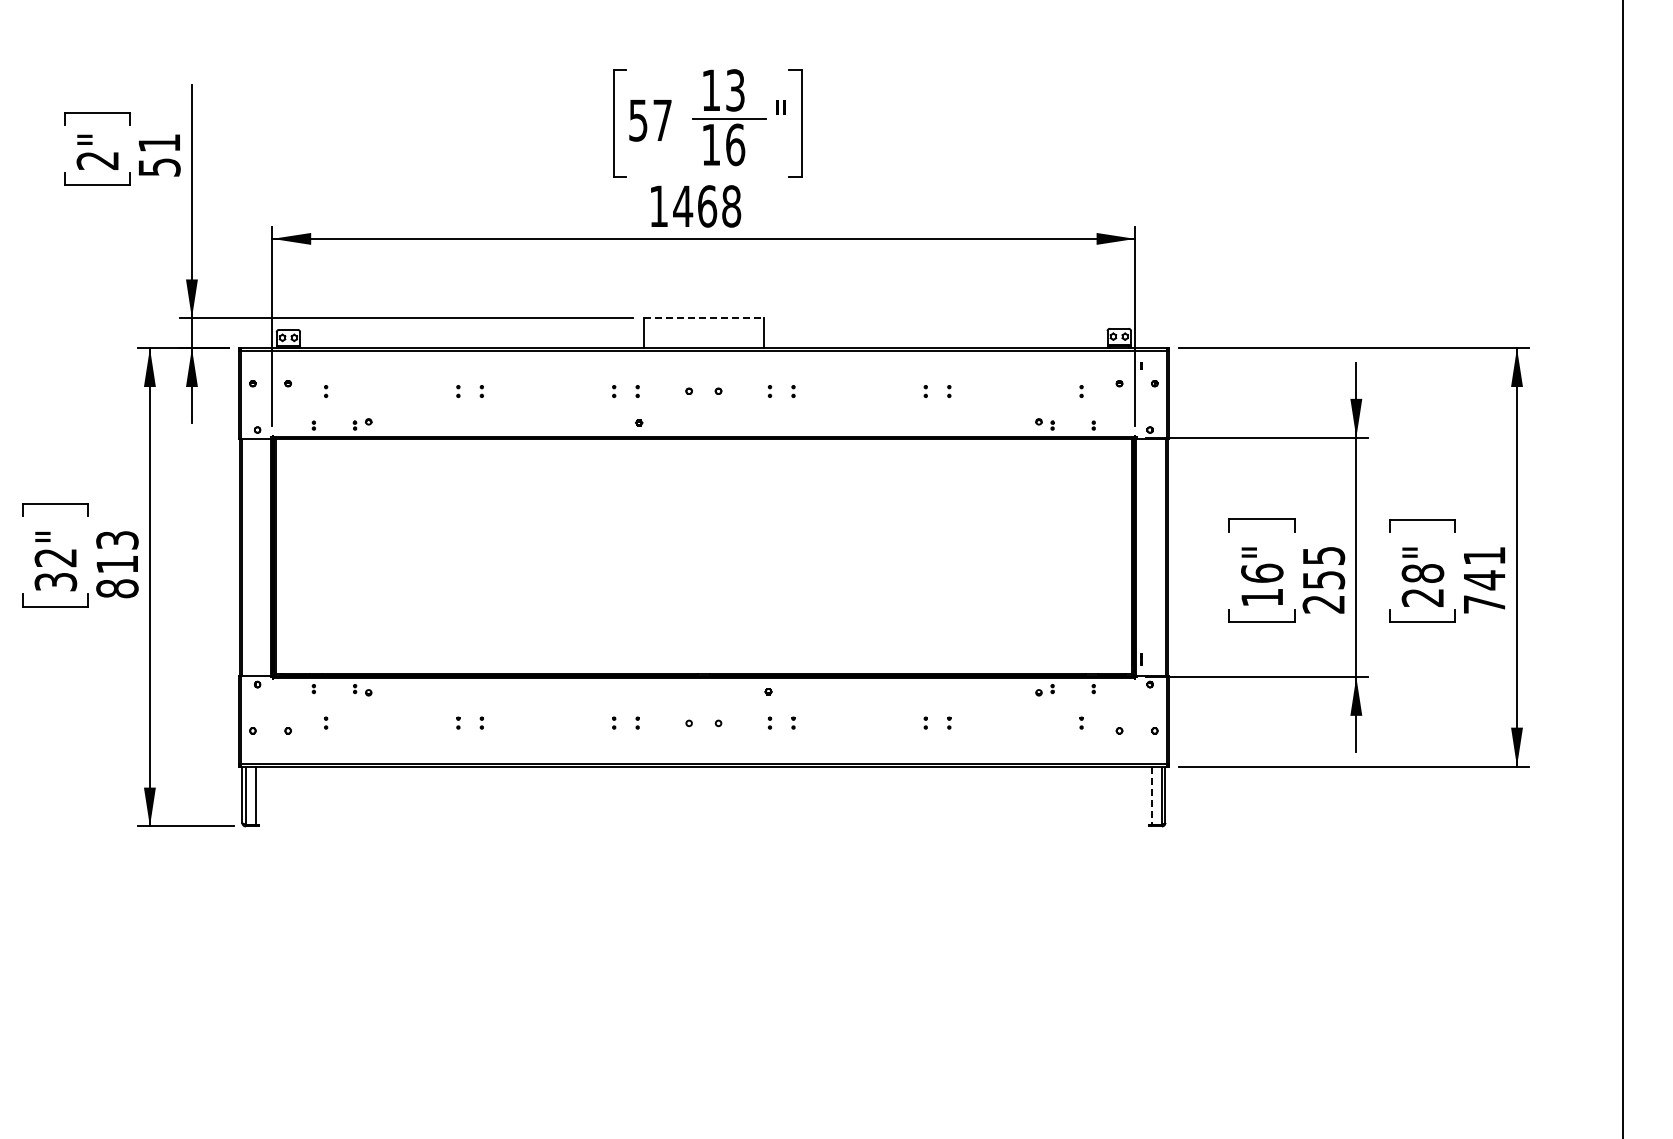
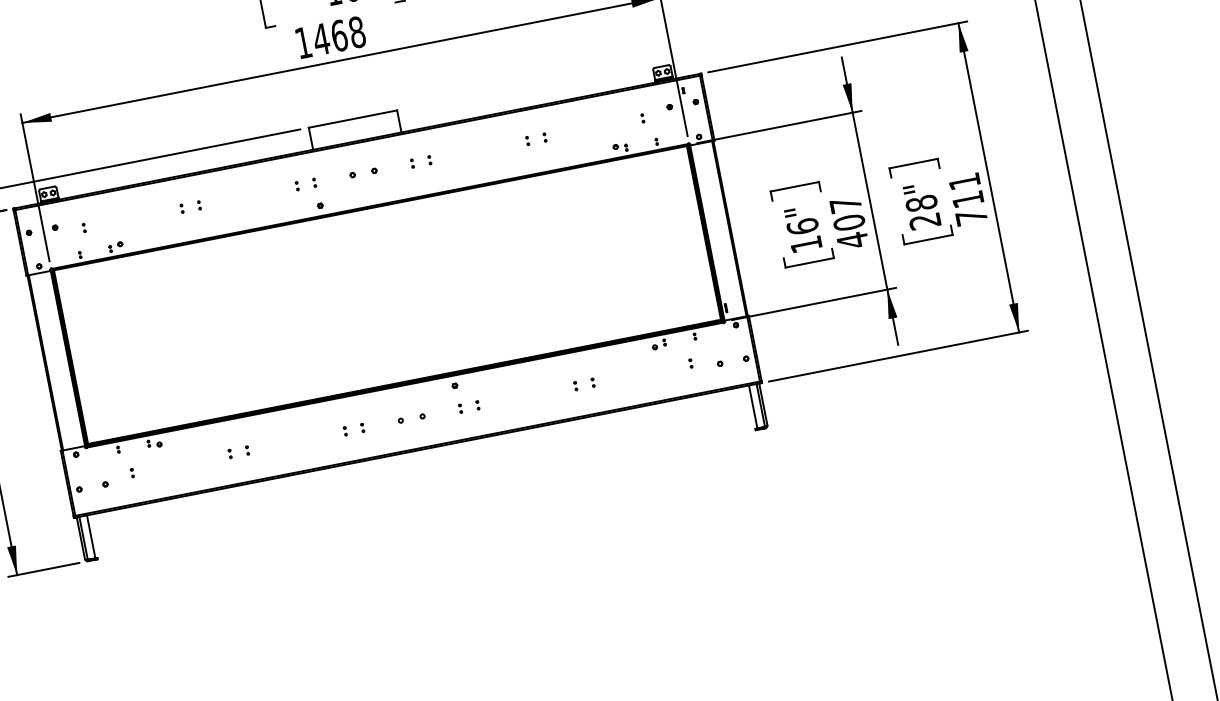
line: (703, 318) -> (352, 119), dashed -> solid
text: (1323, 580) -> (849, 223), 255 -> 407
text: (1484, 580) -> (968, 199), 741 -> 711
line: (1151, 796) -> (753, 407), dashed -> solid

